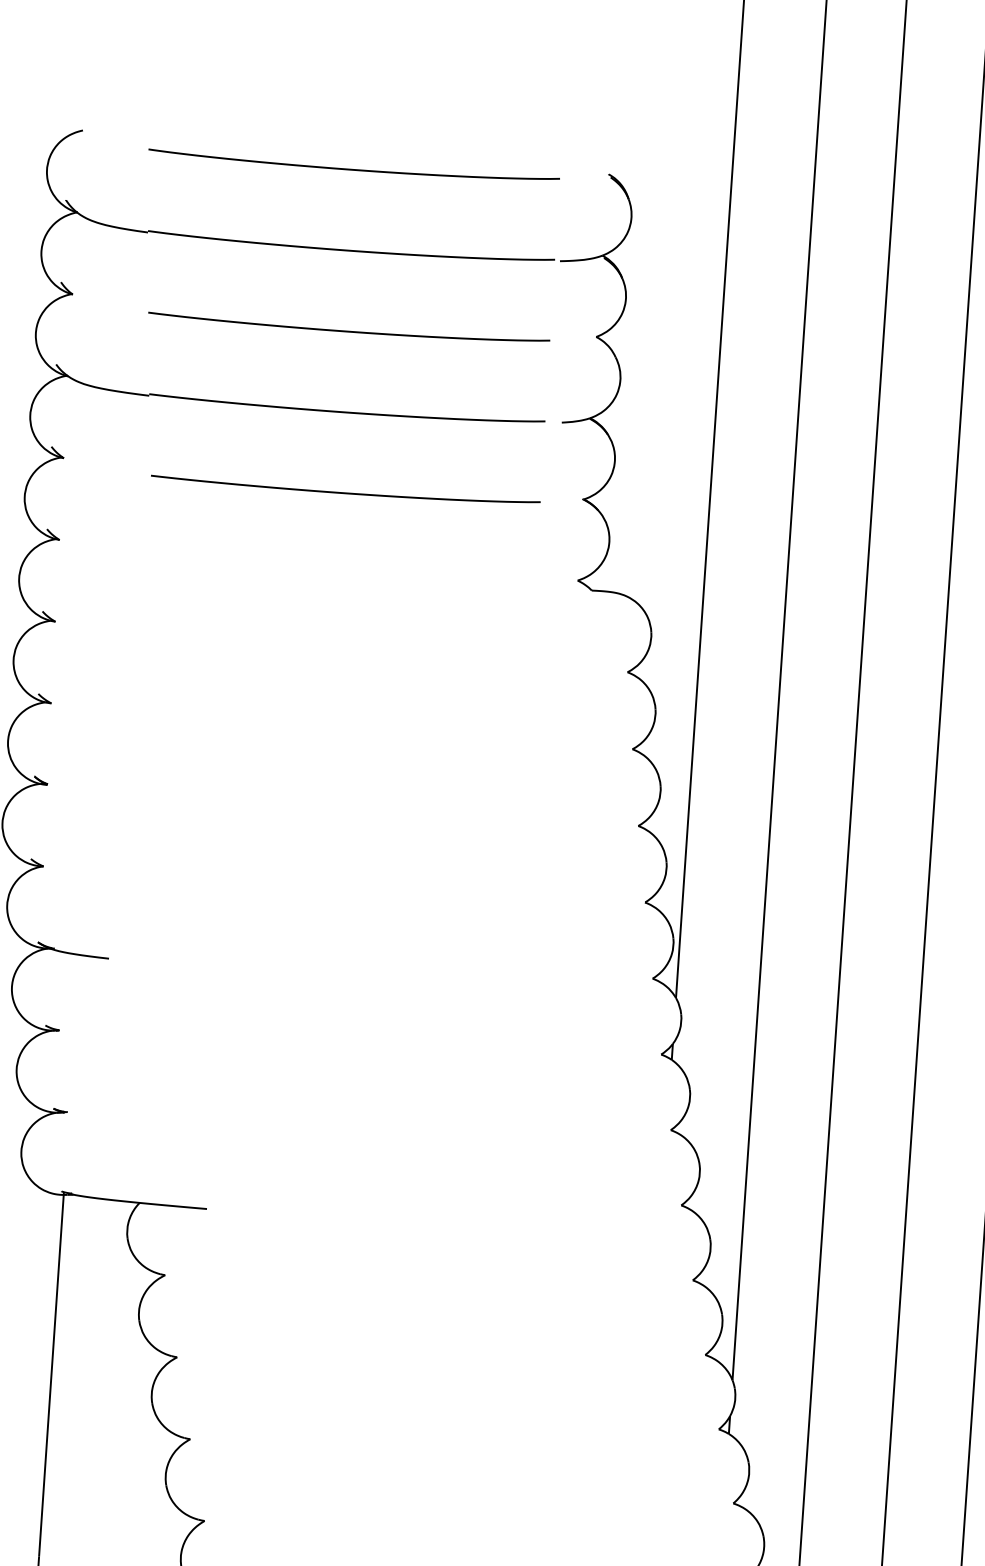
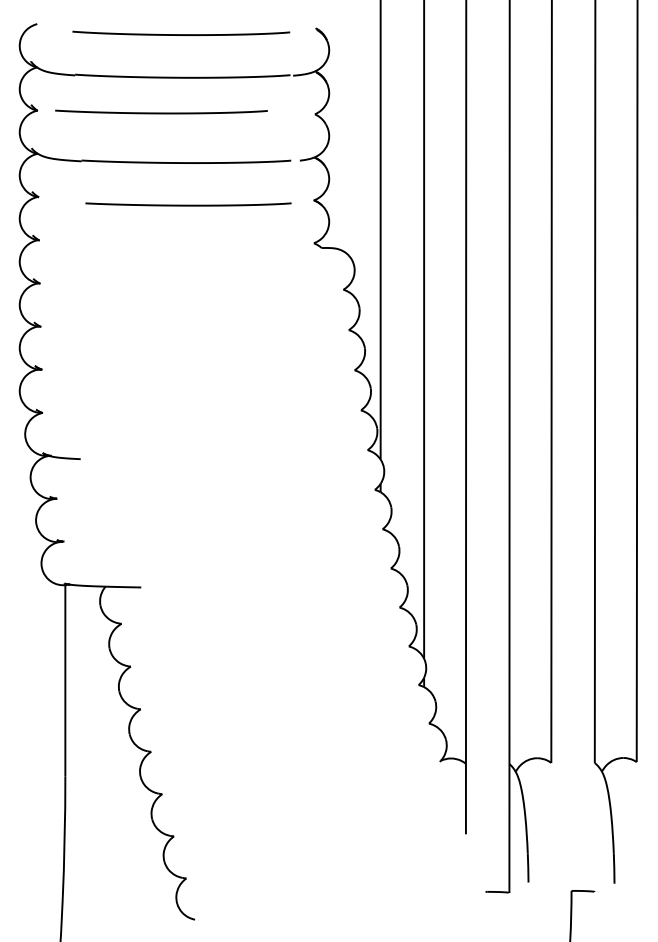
curve: (349, 329) -> (161, 112), moved

